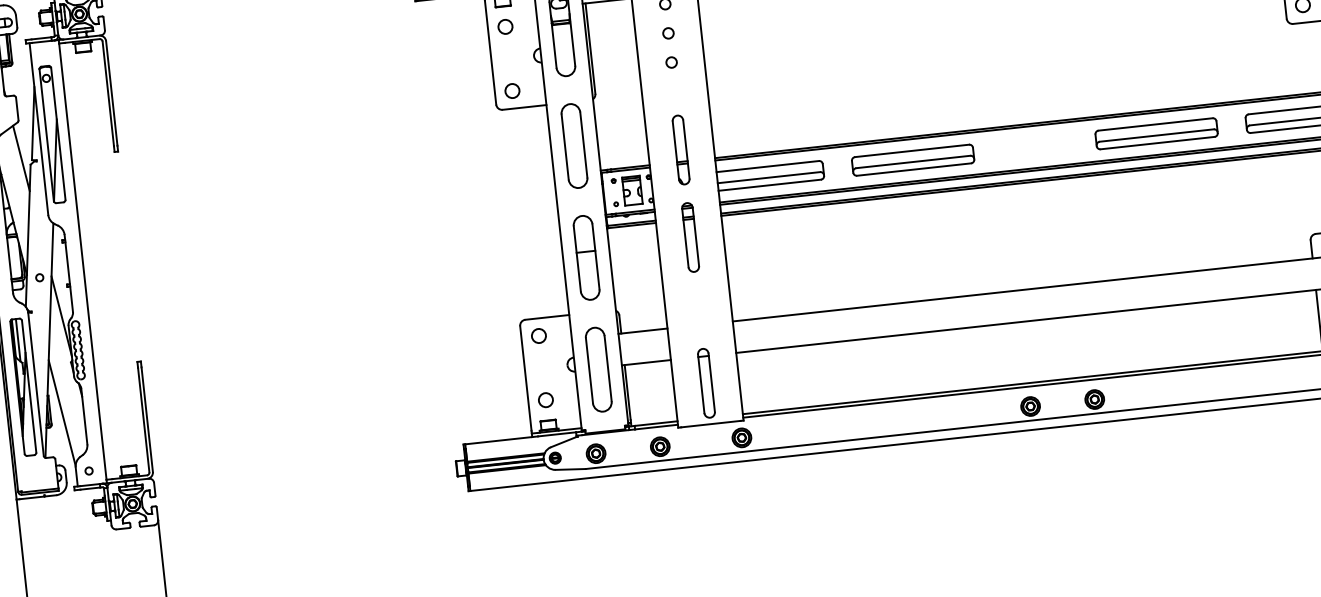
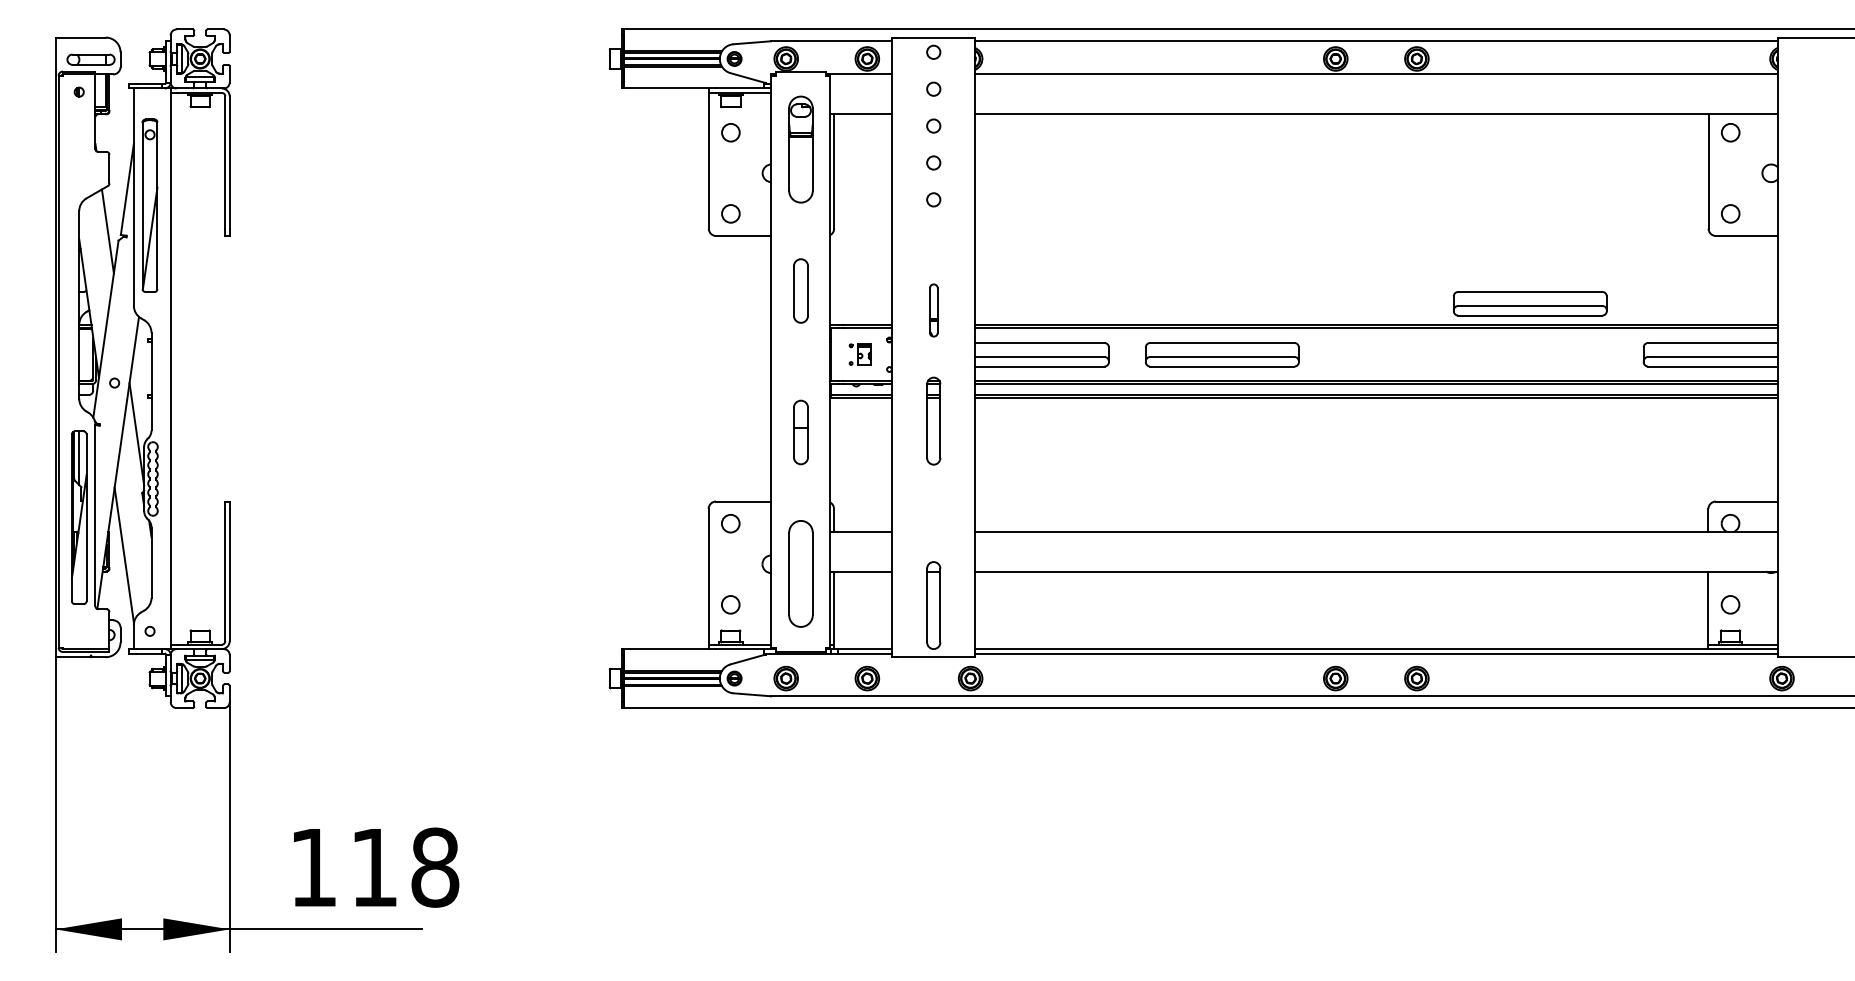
part: (1156, 133) -> (1530, 303), moved
part: (574, 145) -> (800, 290), size x0.6
part: (680, 150) -> (933, 310), size x0.6
part: (626, 191) -> (859, 354), size x0.6
part: (586, 257) -> (800, 432), size x0.6

